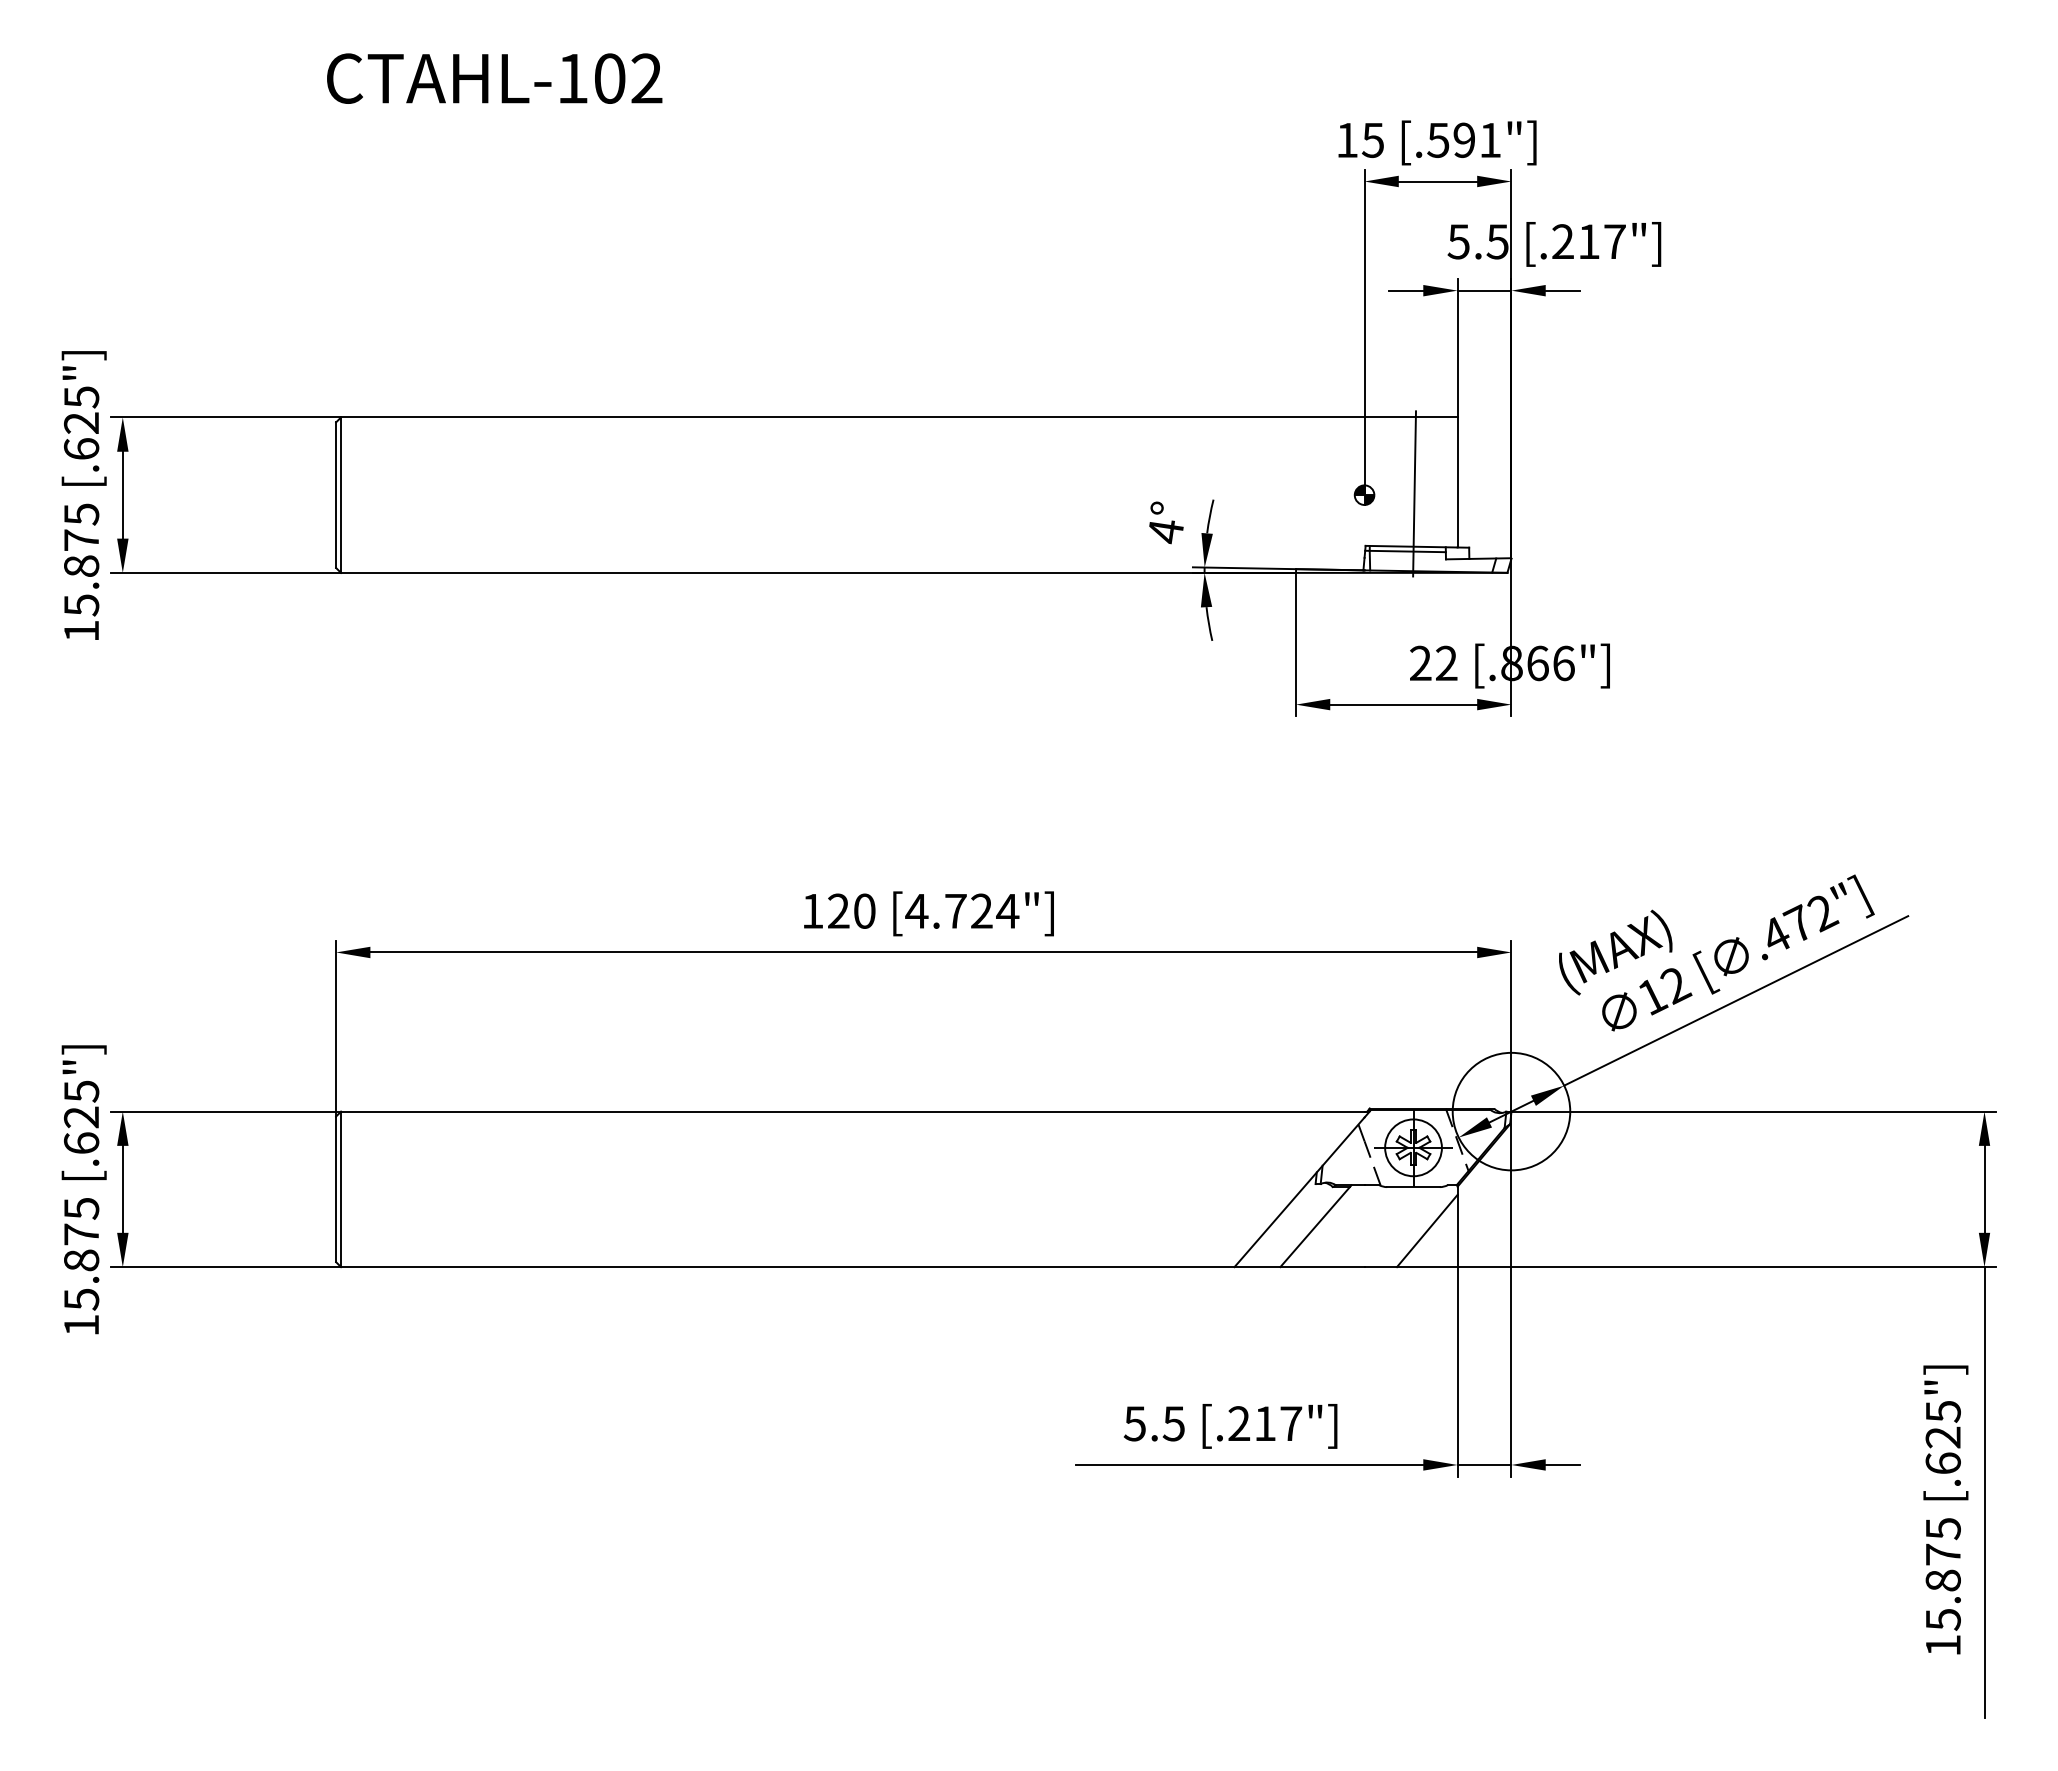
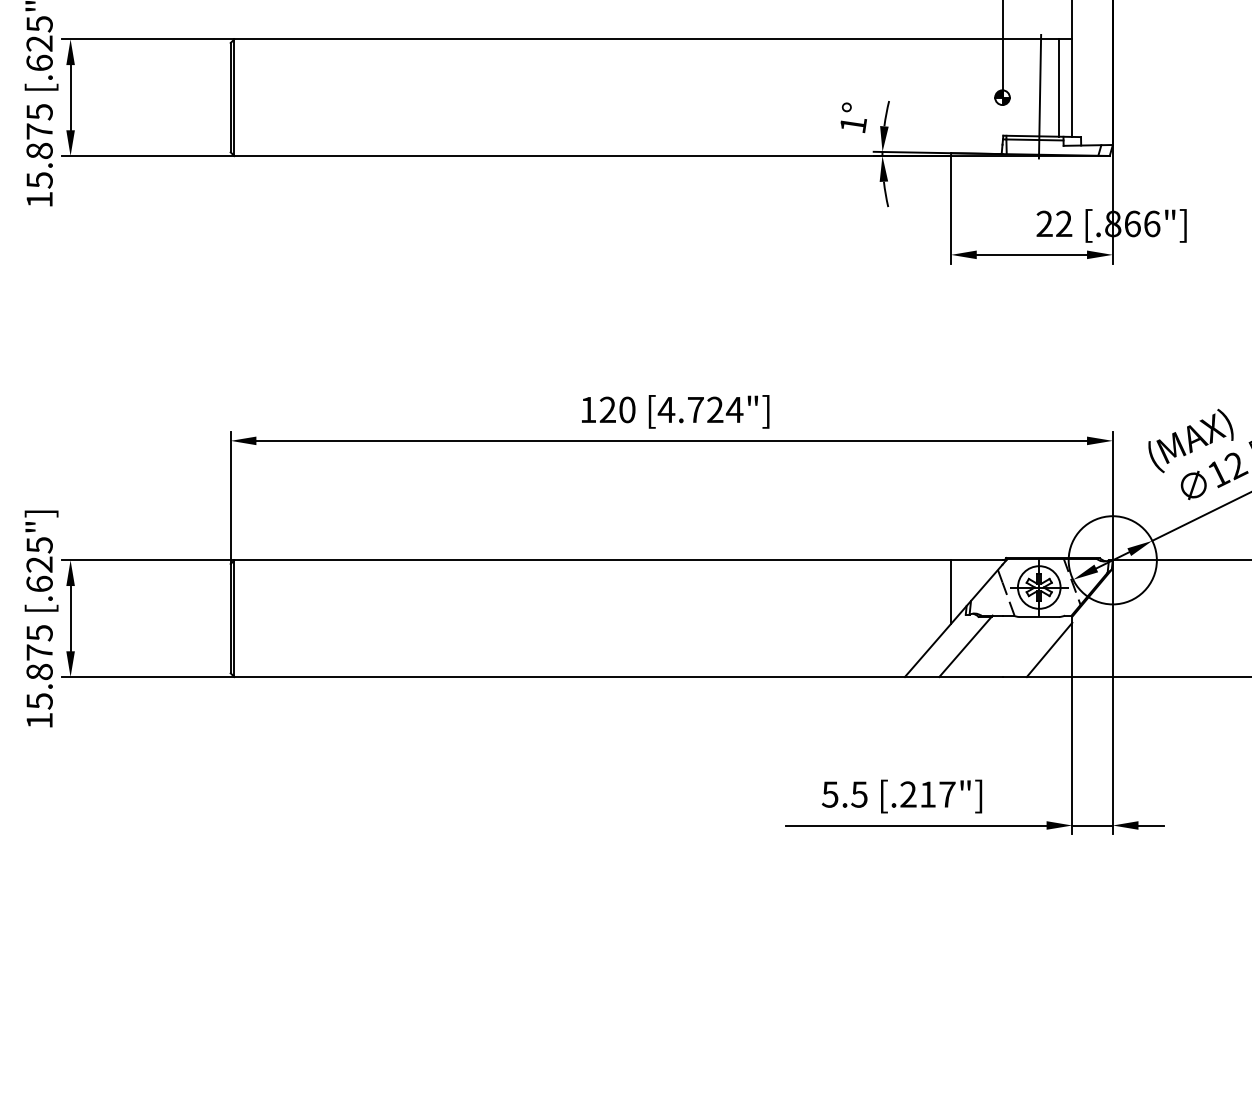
line: (1439, 482) -> (1058, 88), added
text: (1166, 532) -> (853, 125), 4° -> 1°
line: (1296, 1153) -> (951, 591), added

